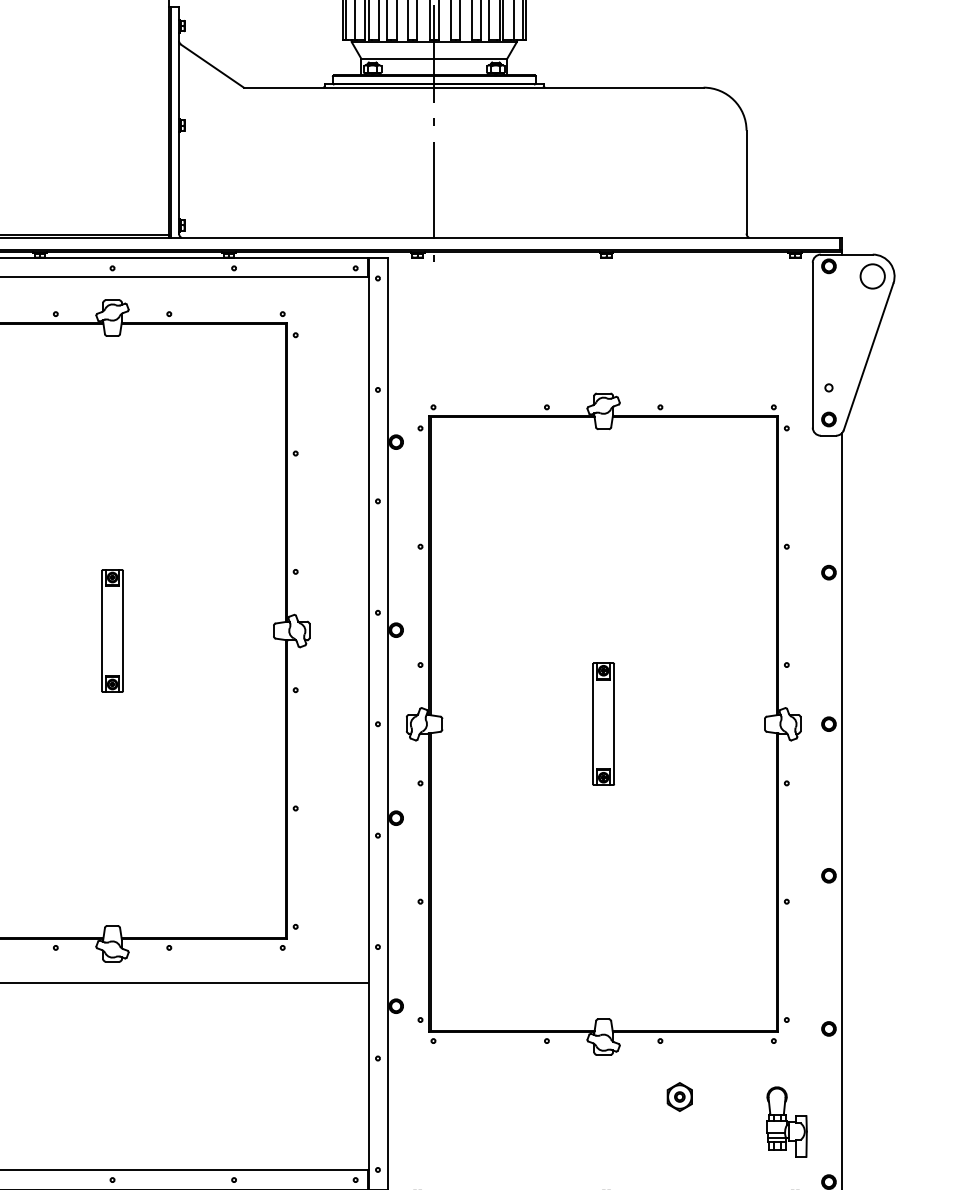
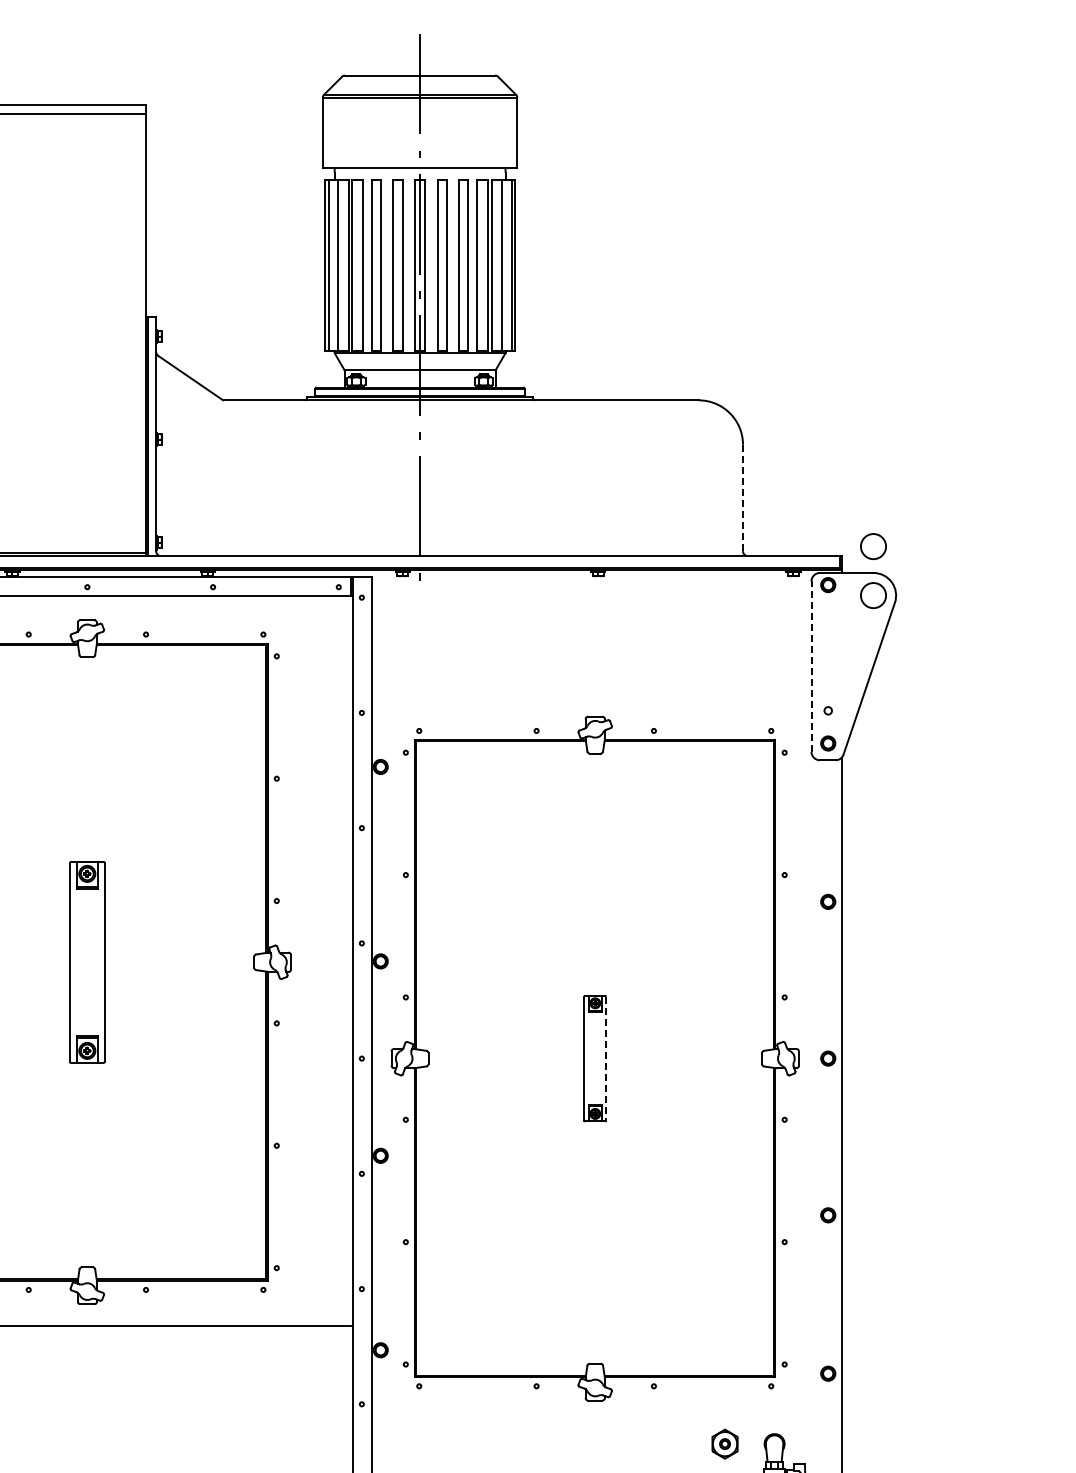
line: (747, 182) -> (743, 498), solid -> dashed
circle: (872, 229) -> (873, 546), added
line: (812, 345) -> (811, 666), solid -> dashed
part: (112, 630) -> (87, 961), size x1.6
line: (614, 725) -> (606, 1059), solid -> dashed
part: (679, 1096) -> (724, 1443), moved

